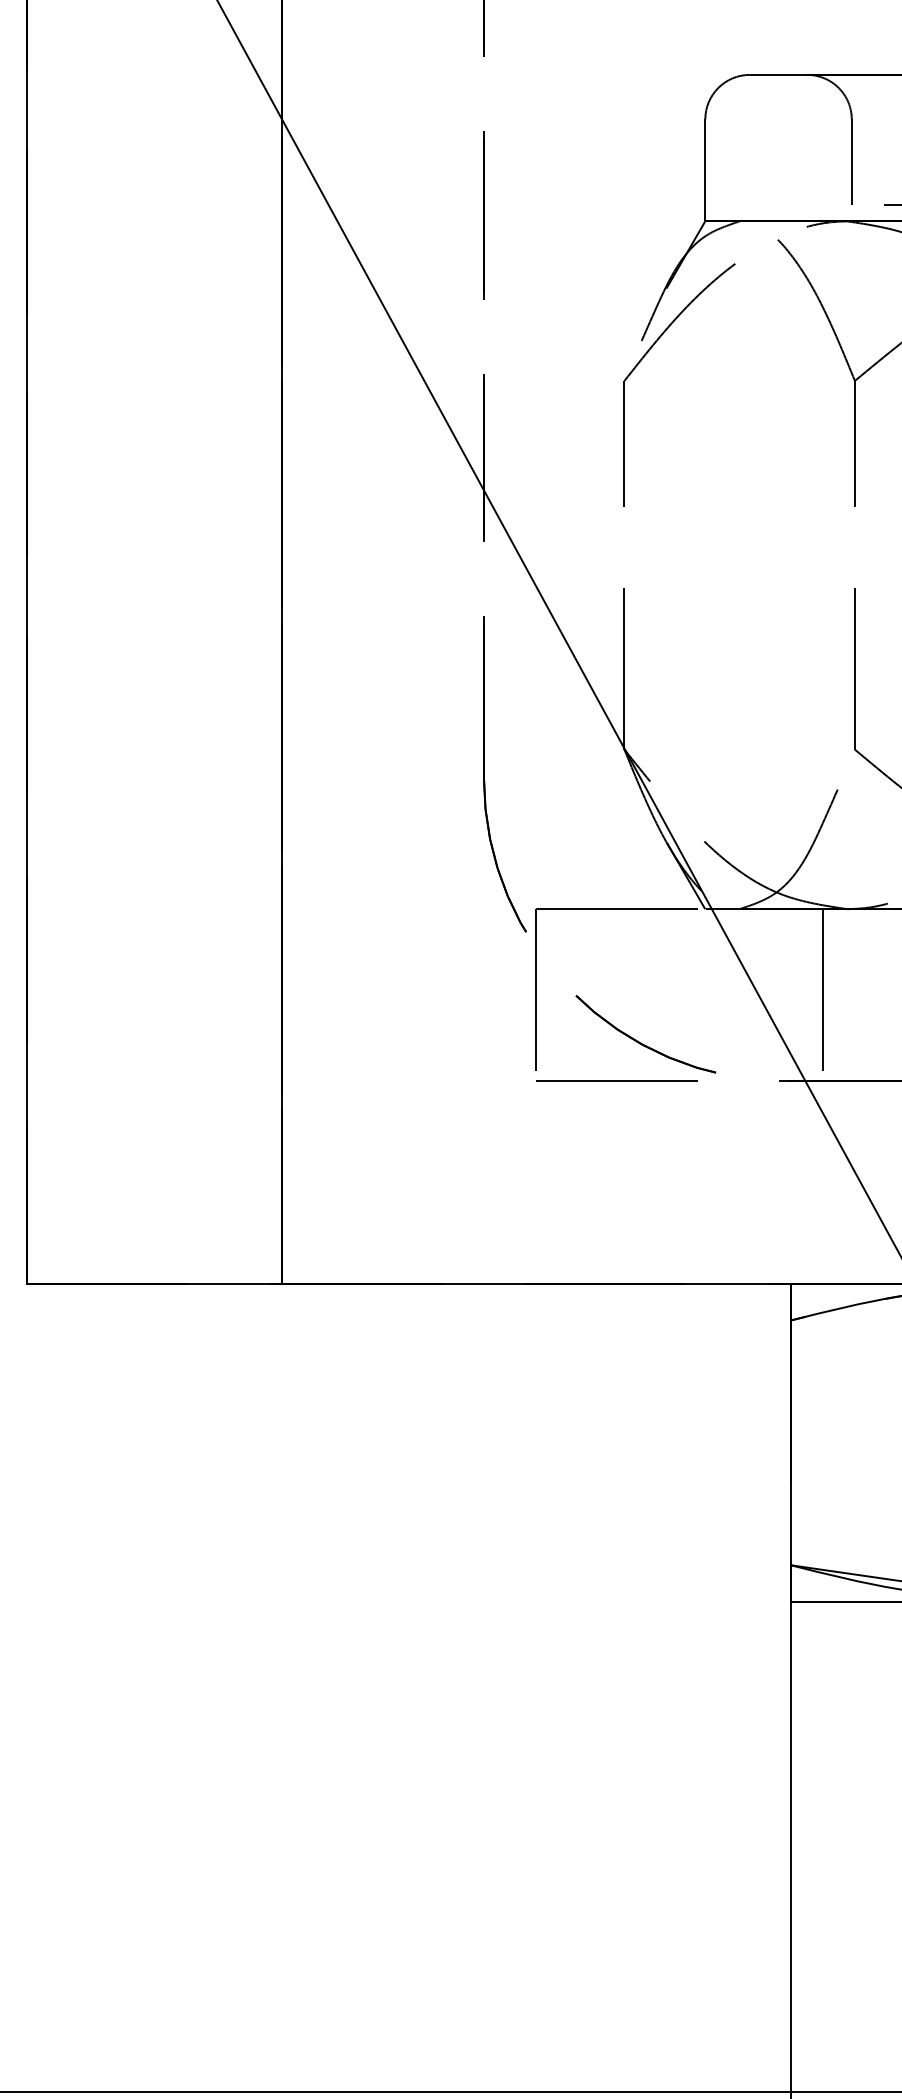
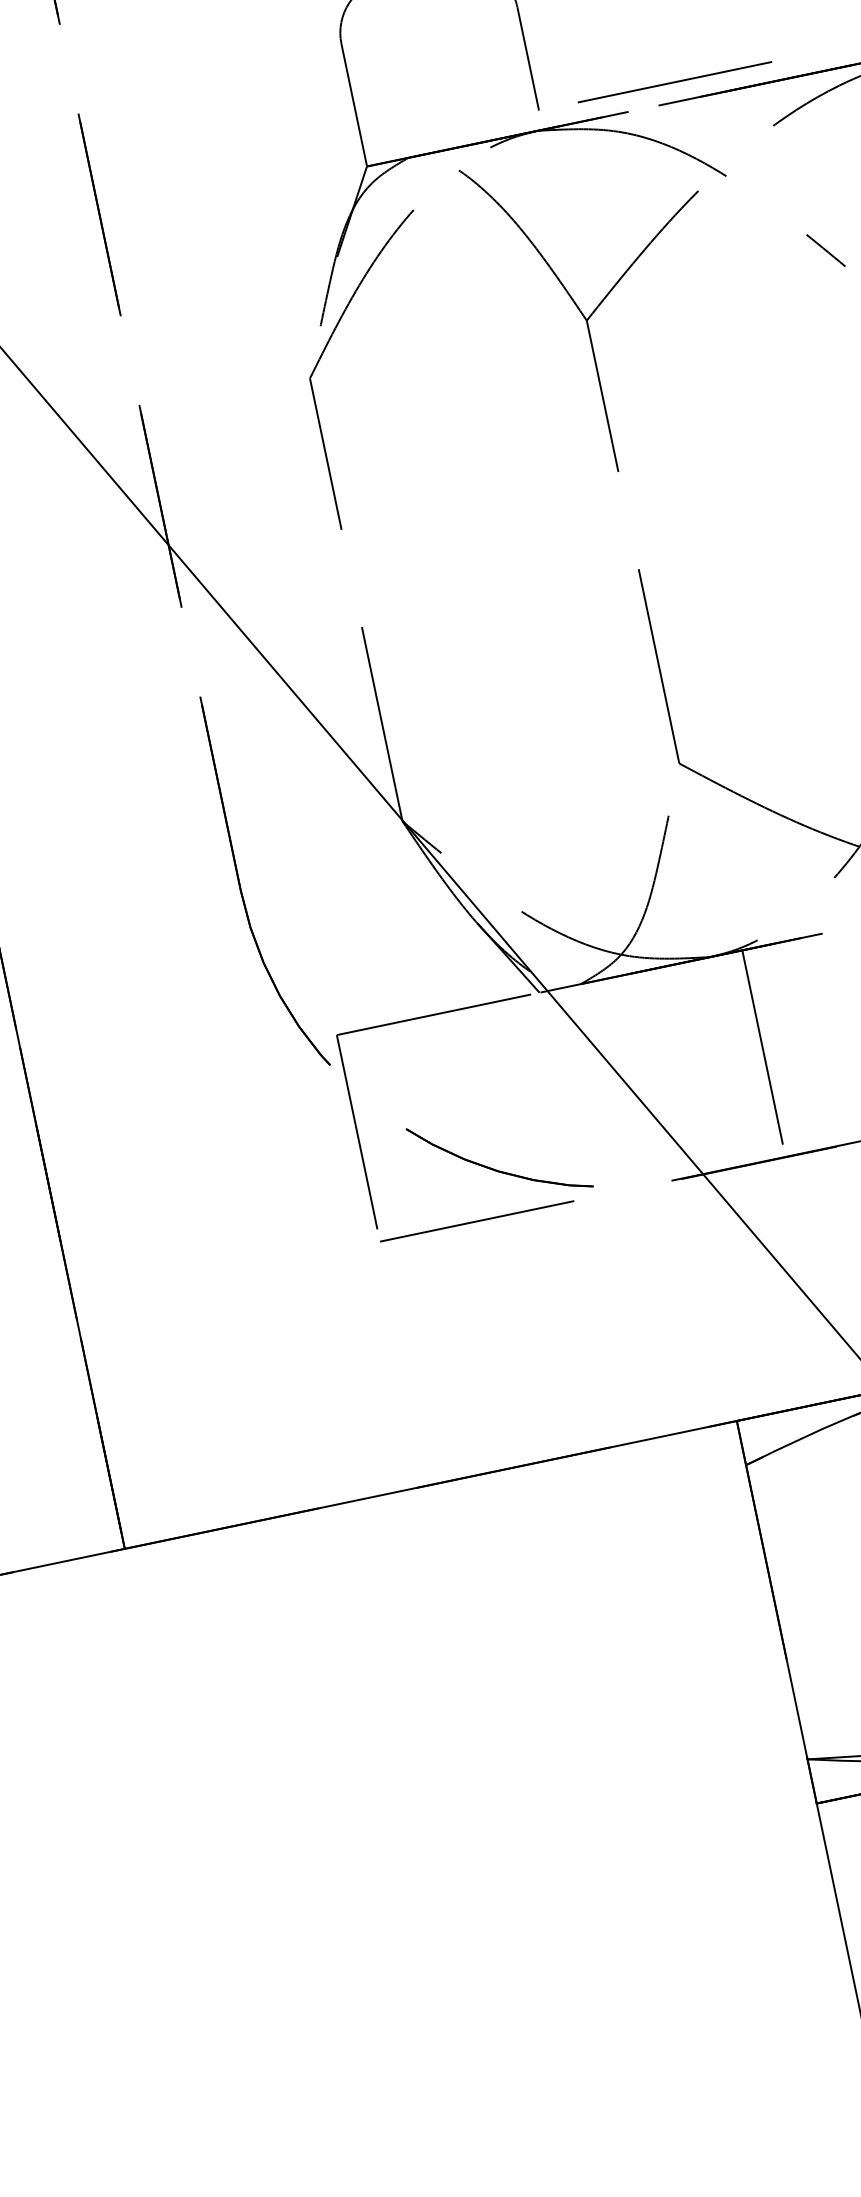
line: (823, 995) -> (764, 1053), moved

